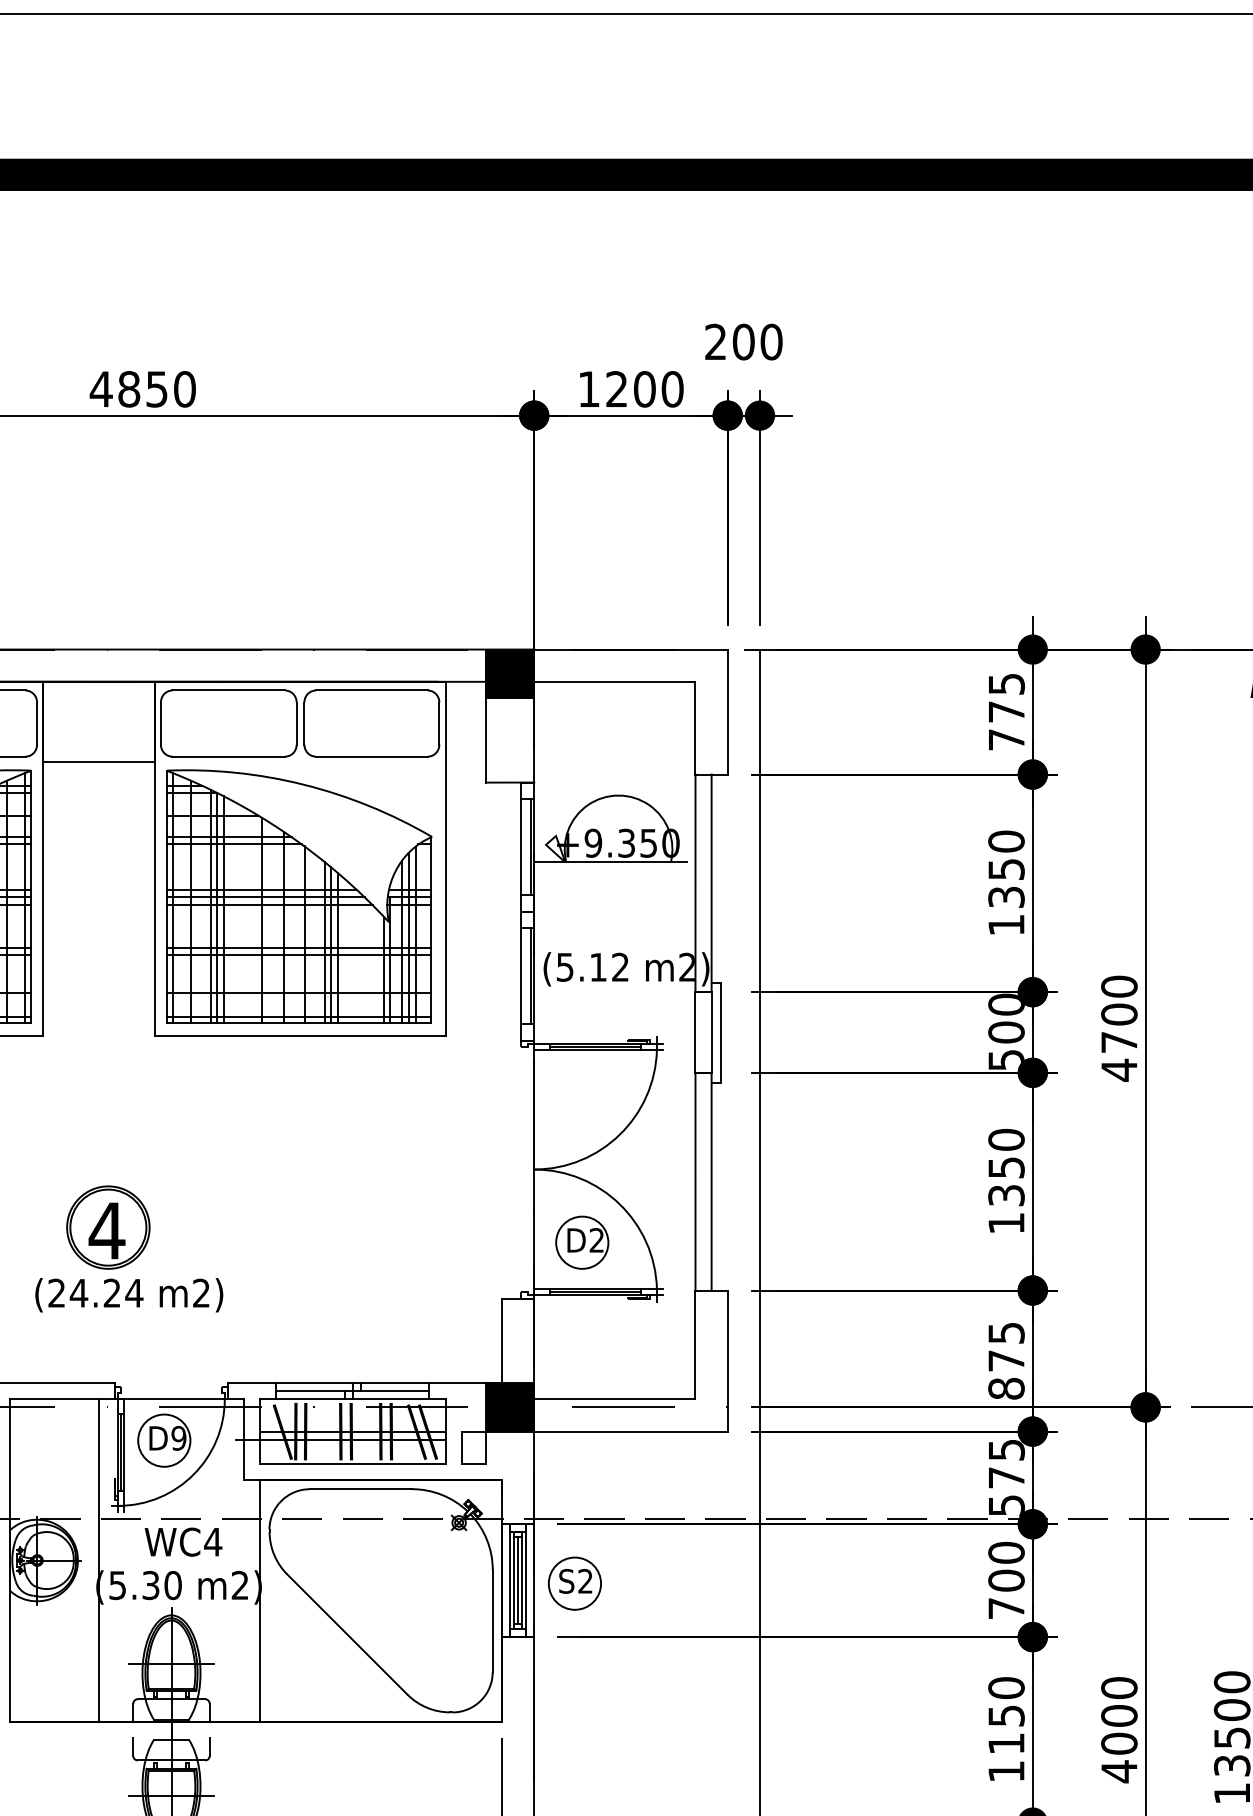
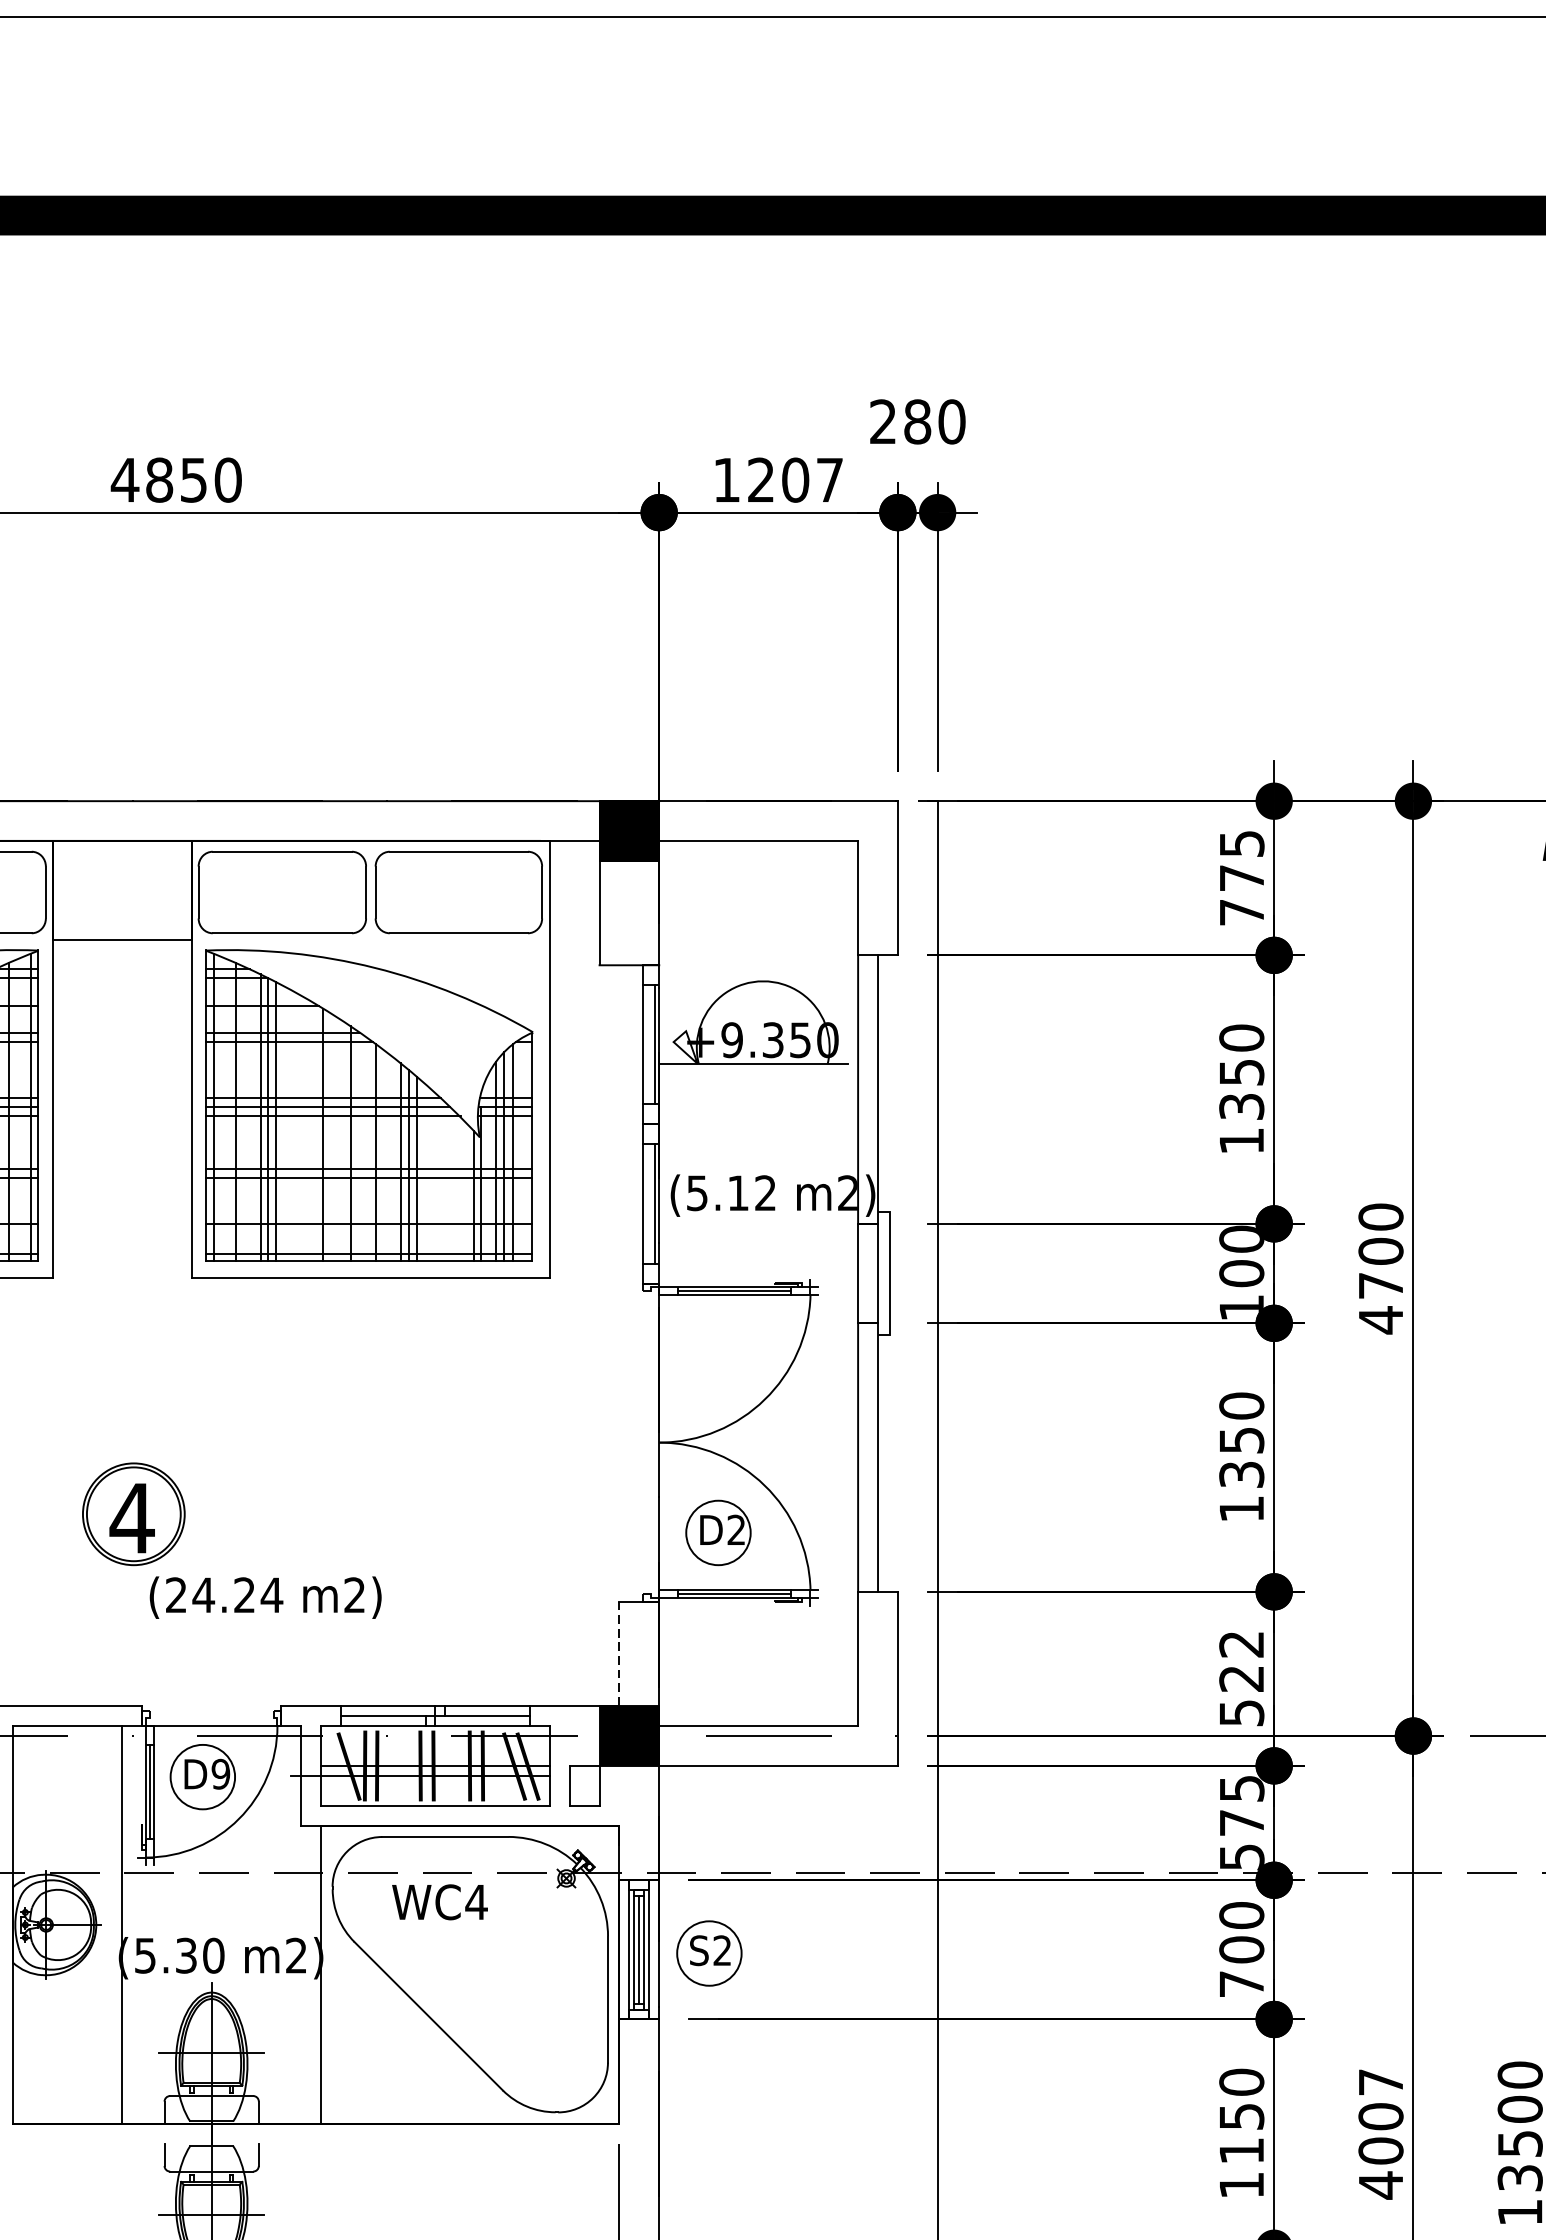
text: (743, 342) -> (917, 422), 200 -> 280
text: (672, 389) -> (829, 480), 1200 -> 1207
text: (1006, 1059) -> (1241, 1306), 500 -> 100
text: (129, 1295) -> (265, 1598), moved
line: (502, 1341) -> (620, 1654), solid -> dashed
text: (1006, 1361) -> (1241, 1679), 875 -> 522
text: (183, 1541) -> (439, 1901), moved
text: (1119, 1688) -> (1381, 2082), 4000 -> 4007

